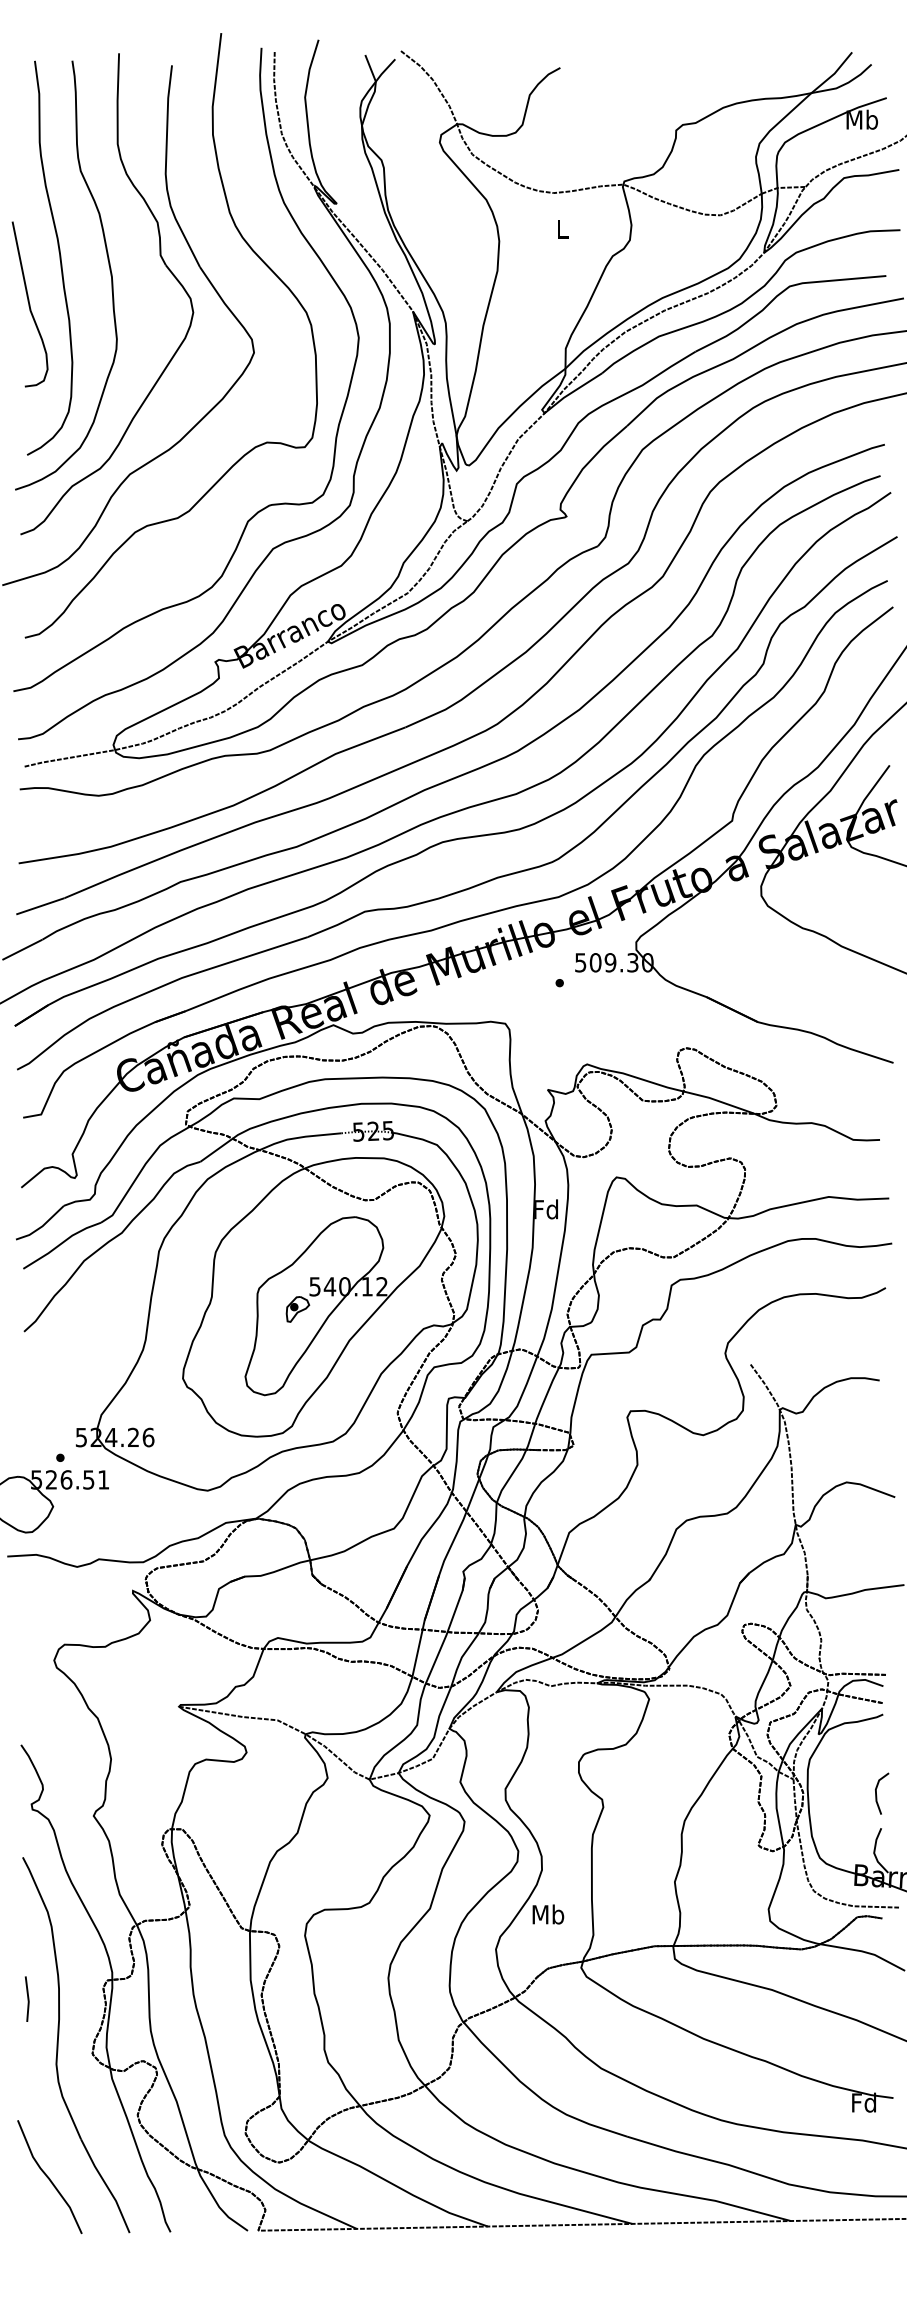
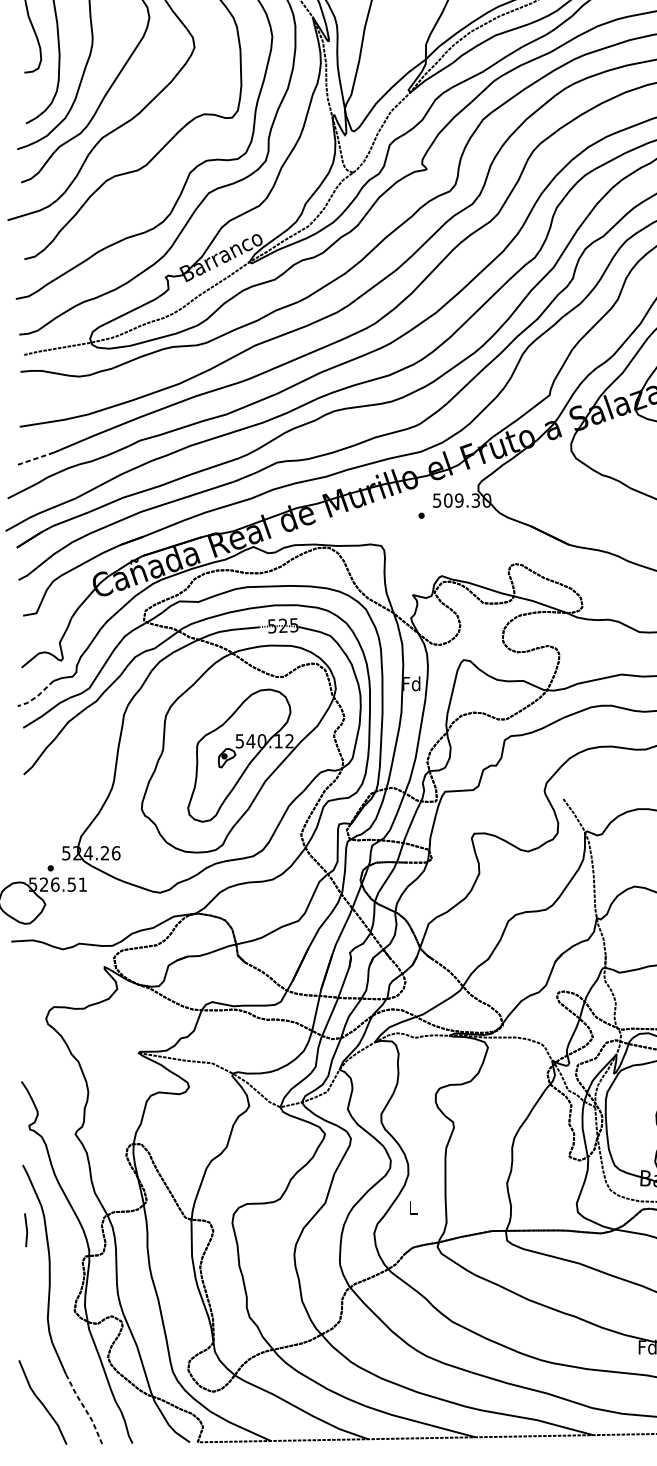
line: (39, 906) -> (35, 458), solid -> dashed
line: (41, 1226) -> (36, 696), solid -> dashed
text: (548, 1914) -> (413, 1207), Mb -> L
line: (27, 1998) -> (26, 1229), moved
line: (106, 2185) -> (84, 1408), solid -> dashed

